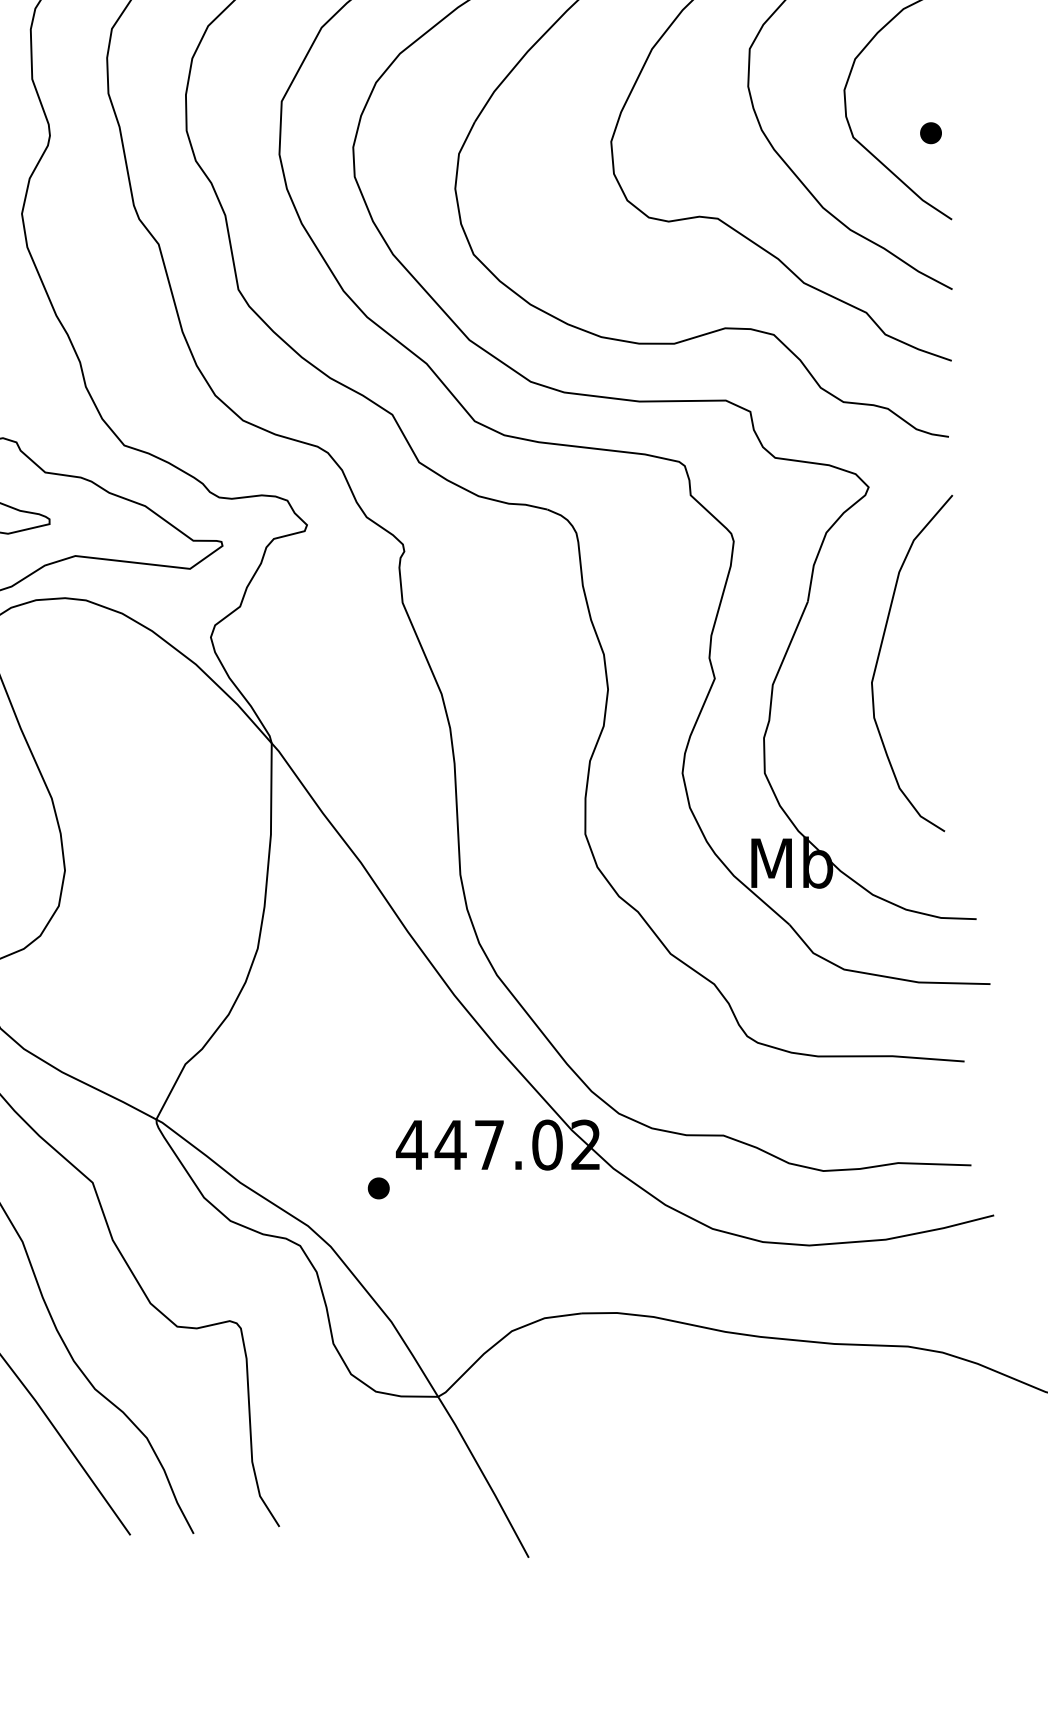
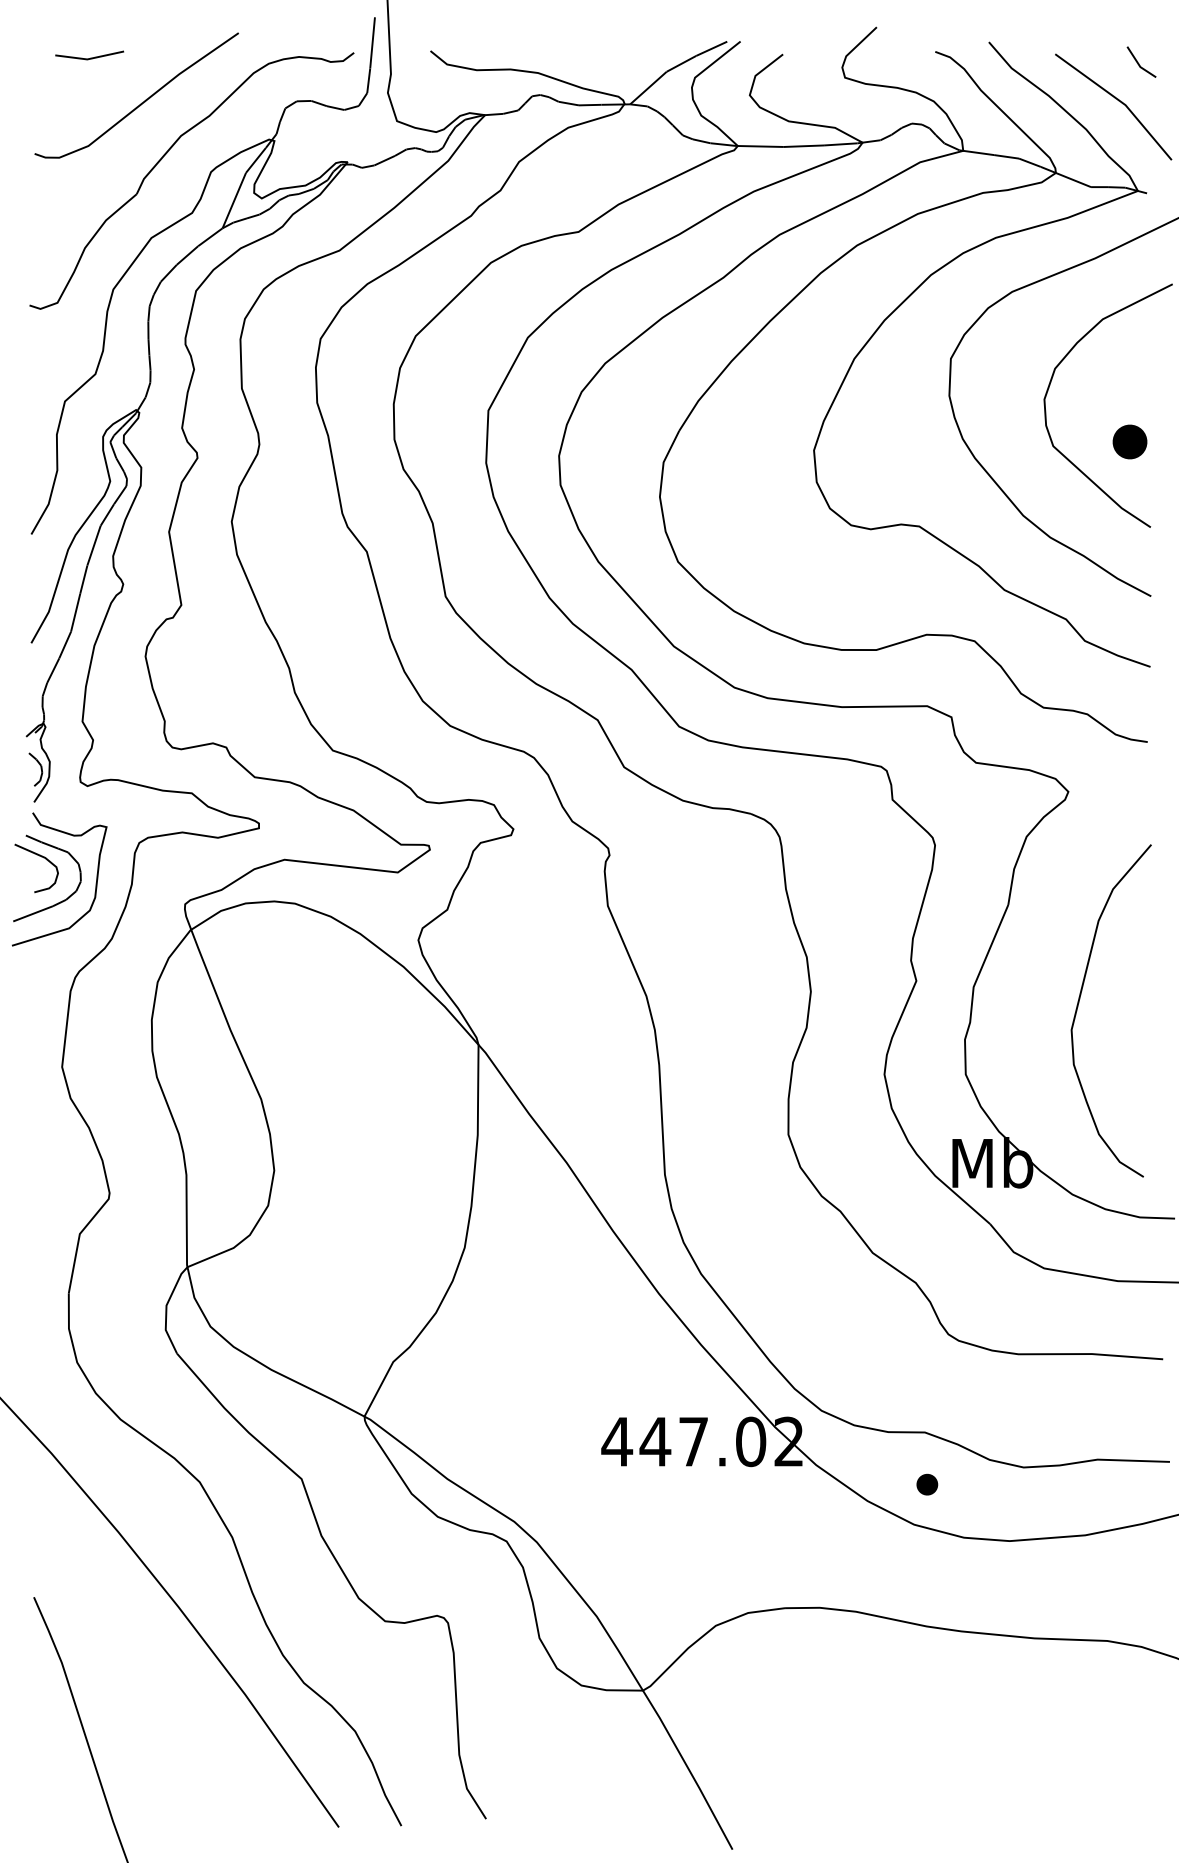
part: (930, 132) -> (1129, 441), size x1.6
curve: (879, 655) -> (1079, 1003), moved
part: (378, 1188) -> (927, 1484), moved

